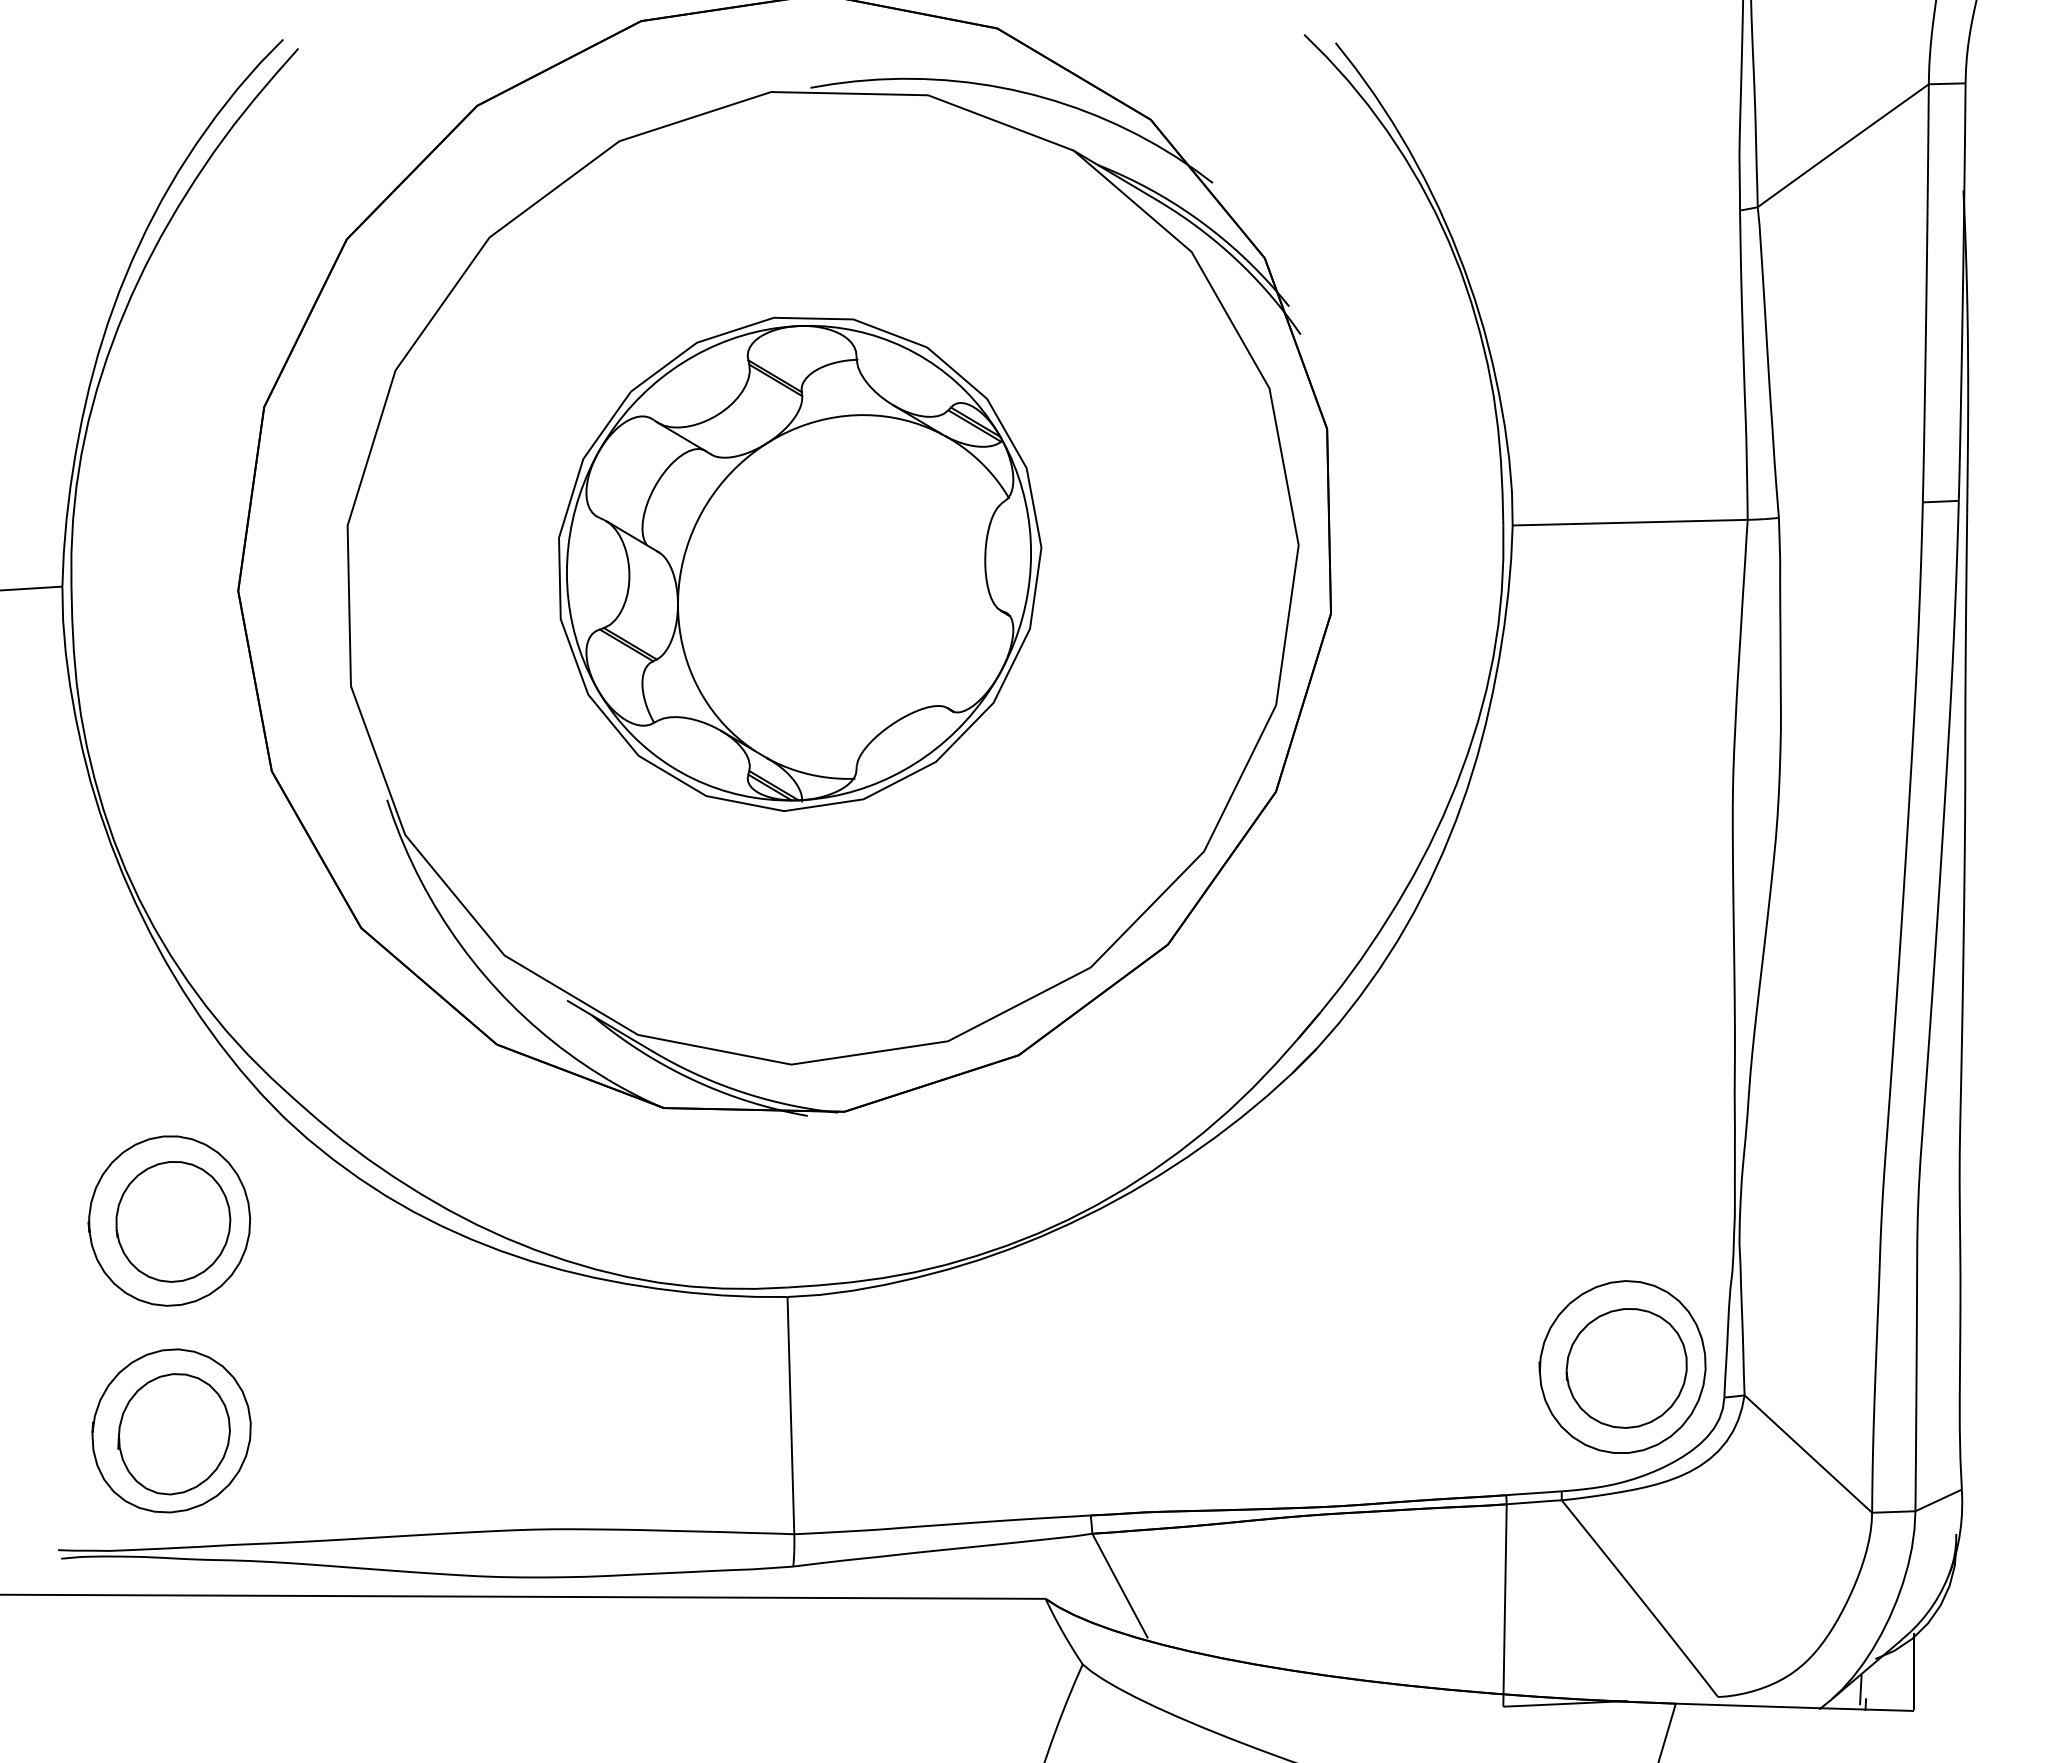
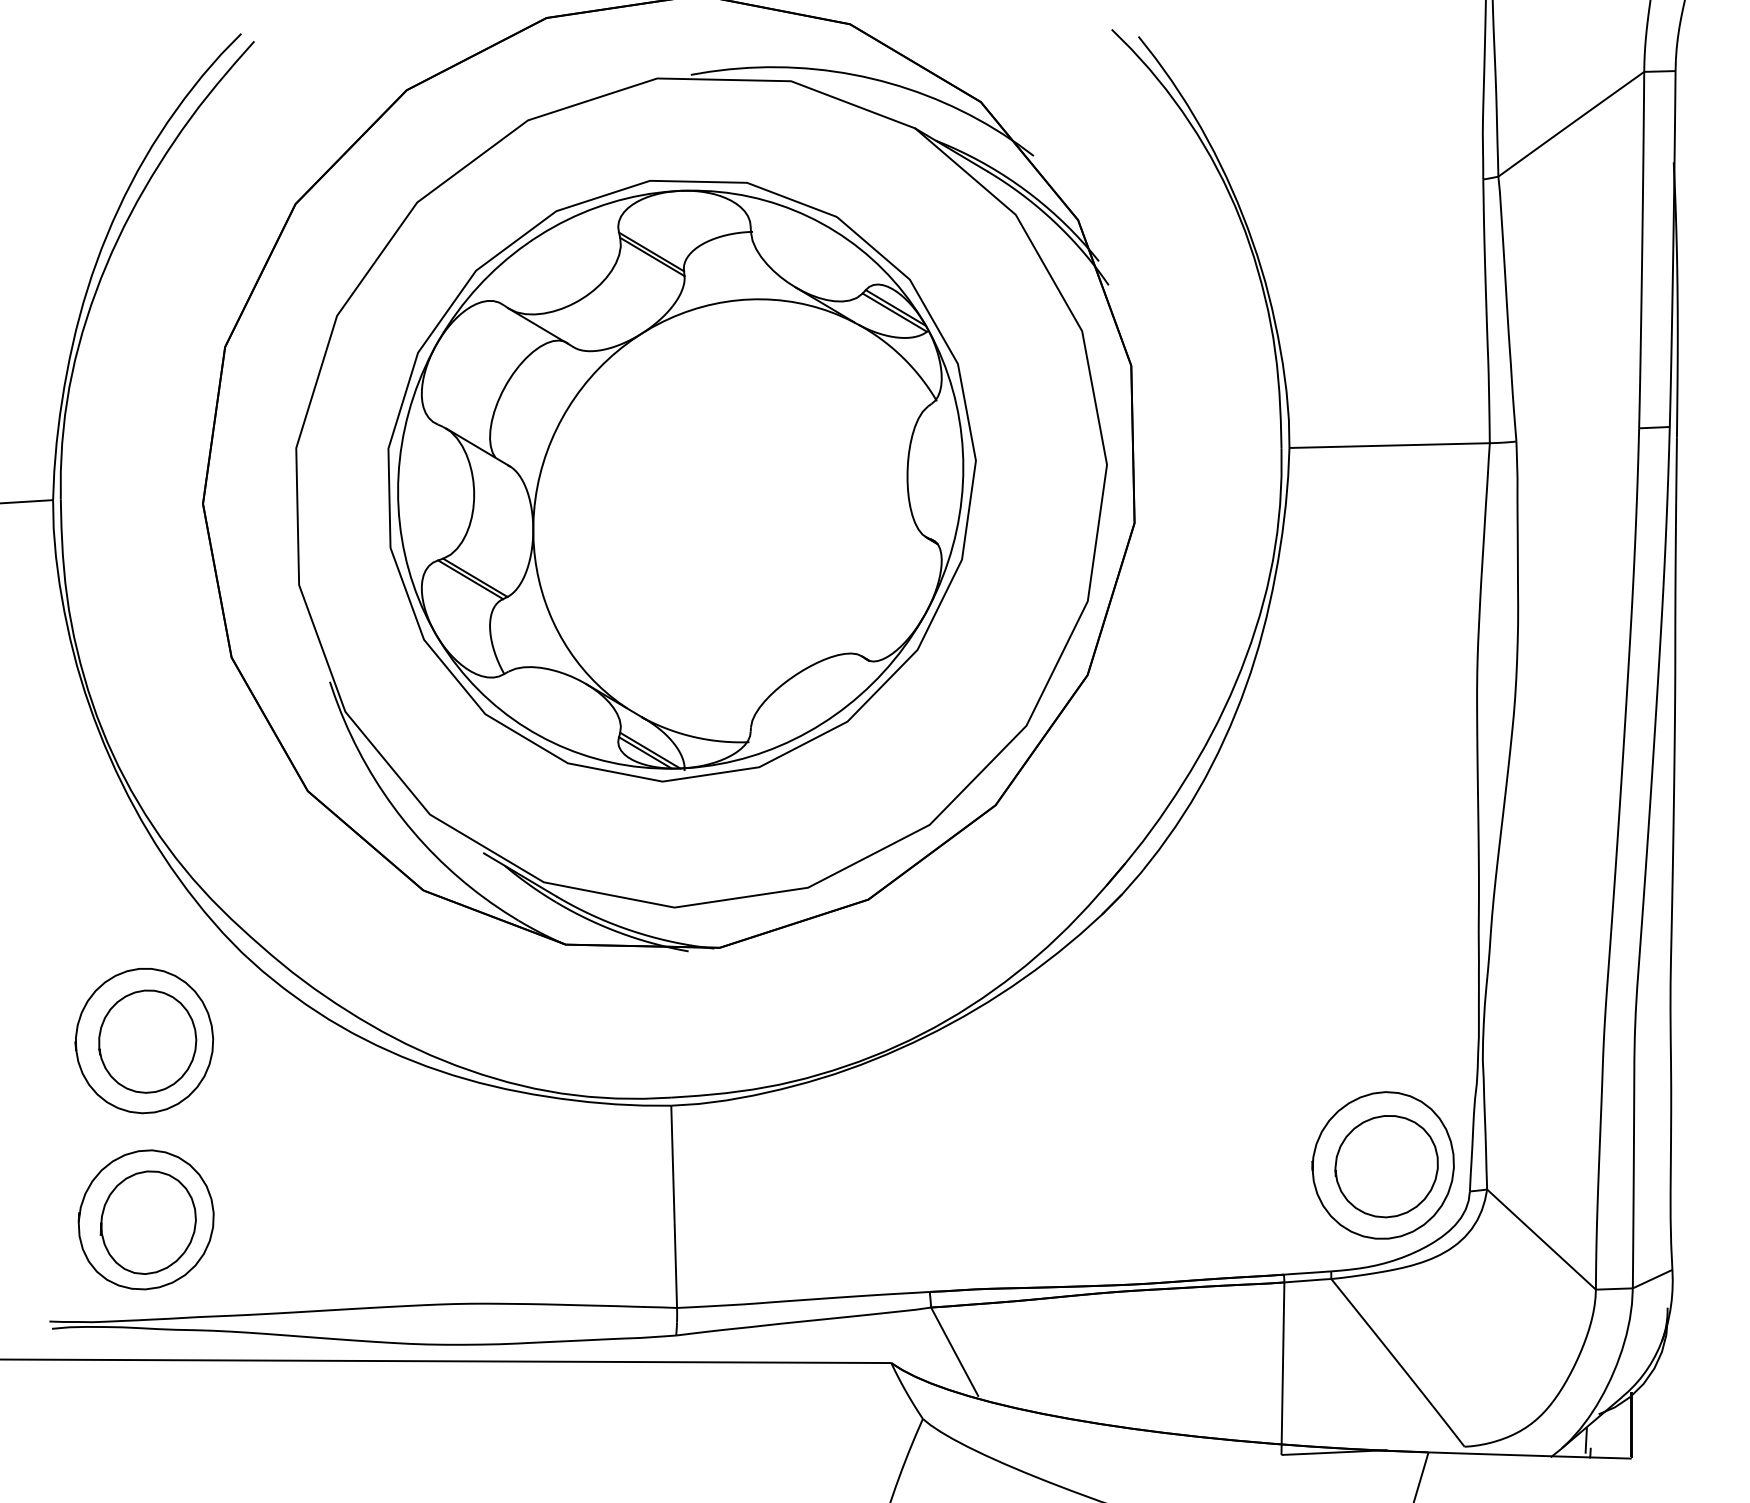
part: (799, 564) -> (681, 481), size x1.43

